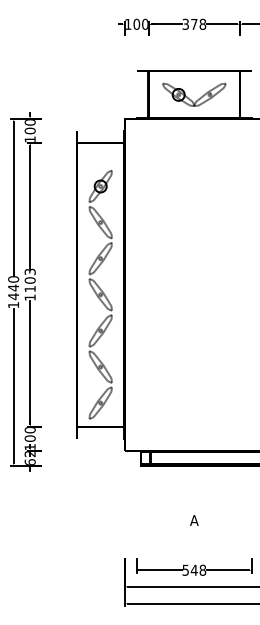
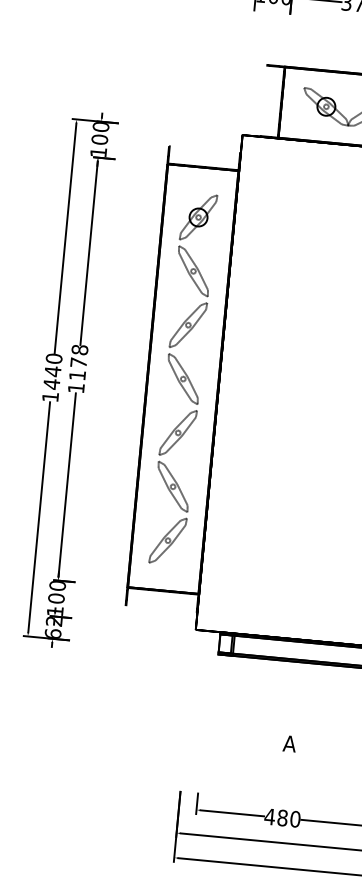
text: (29, 275) -> (78, 355), 1103 -> 1178
part: (100, 294) -> (183, 378), moved
text: (194, 569) -> (283, 816), 548 -> 480

